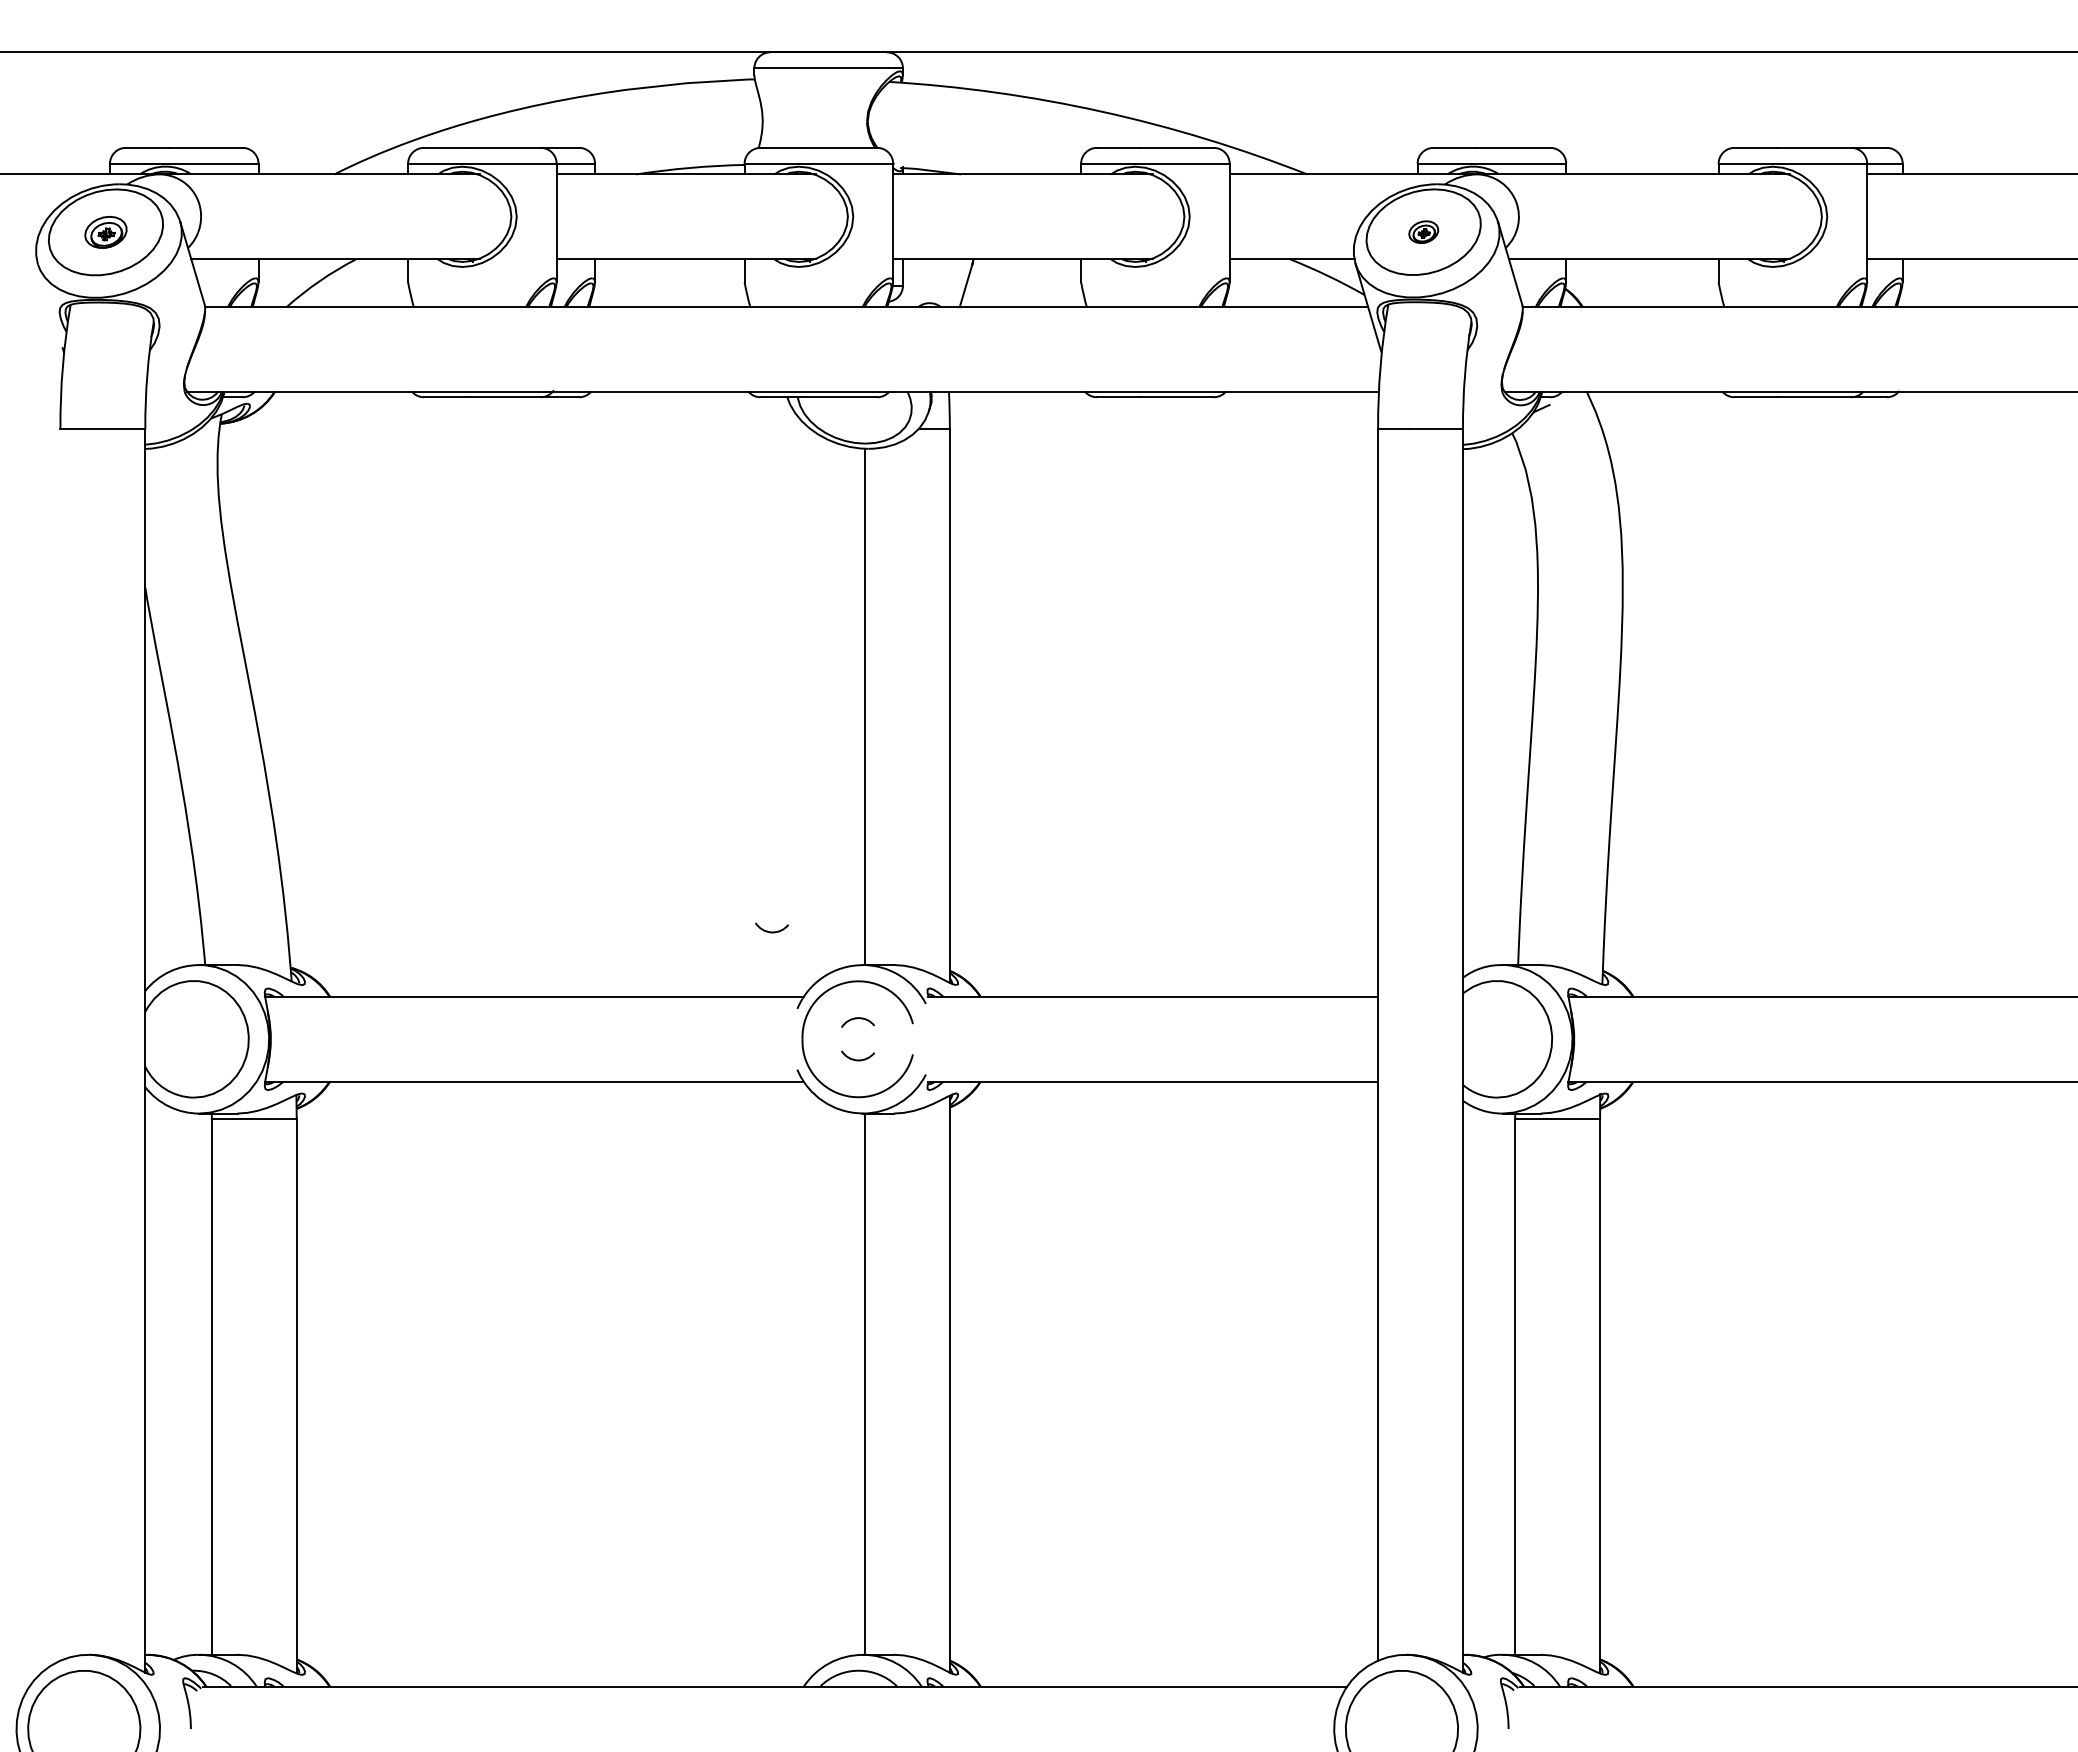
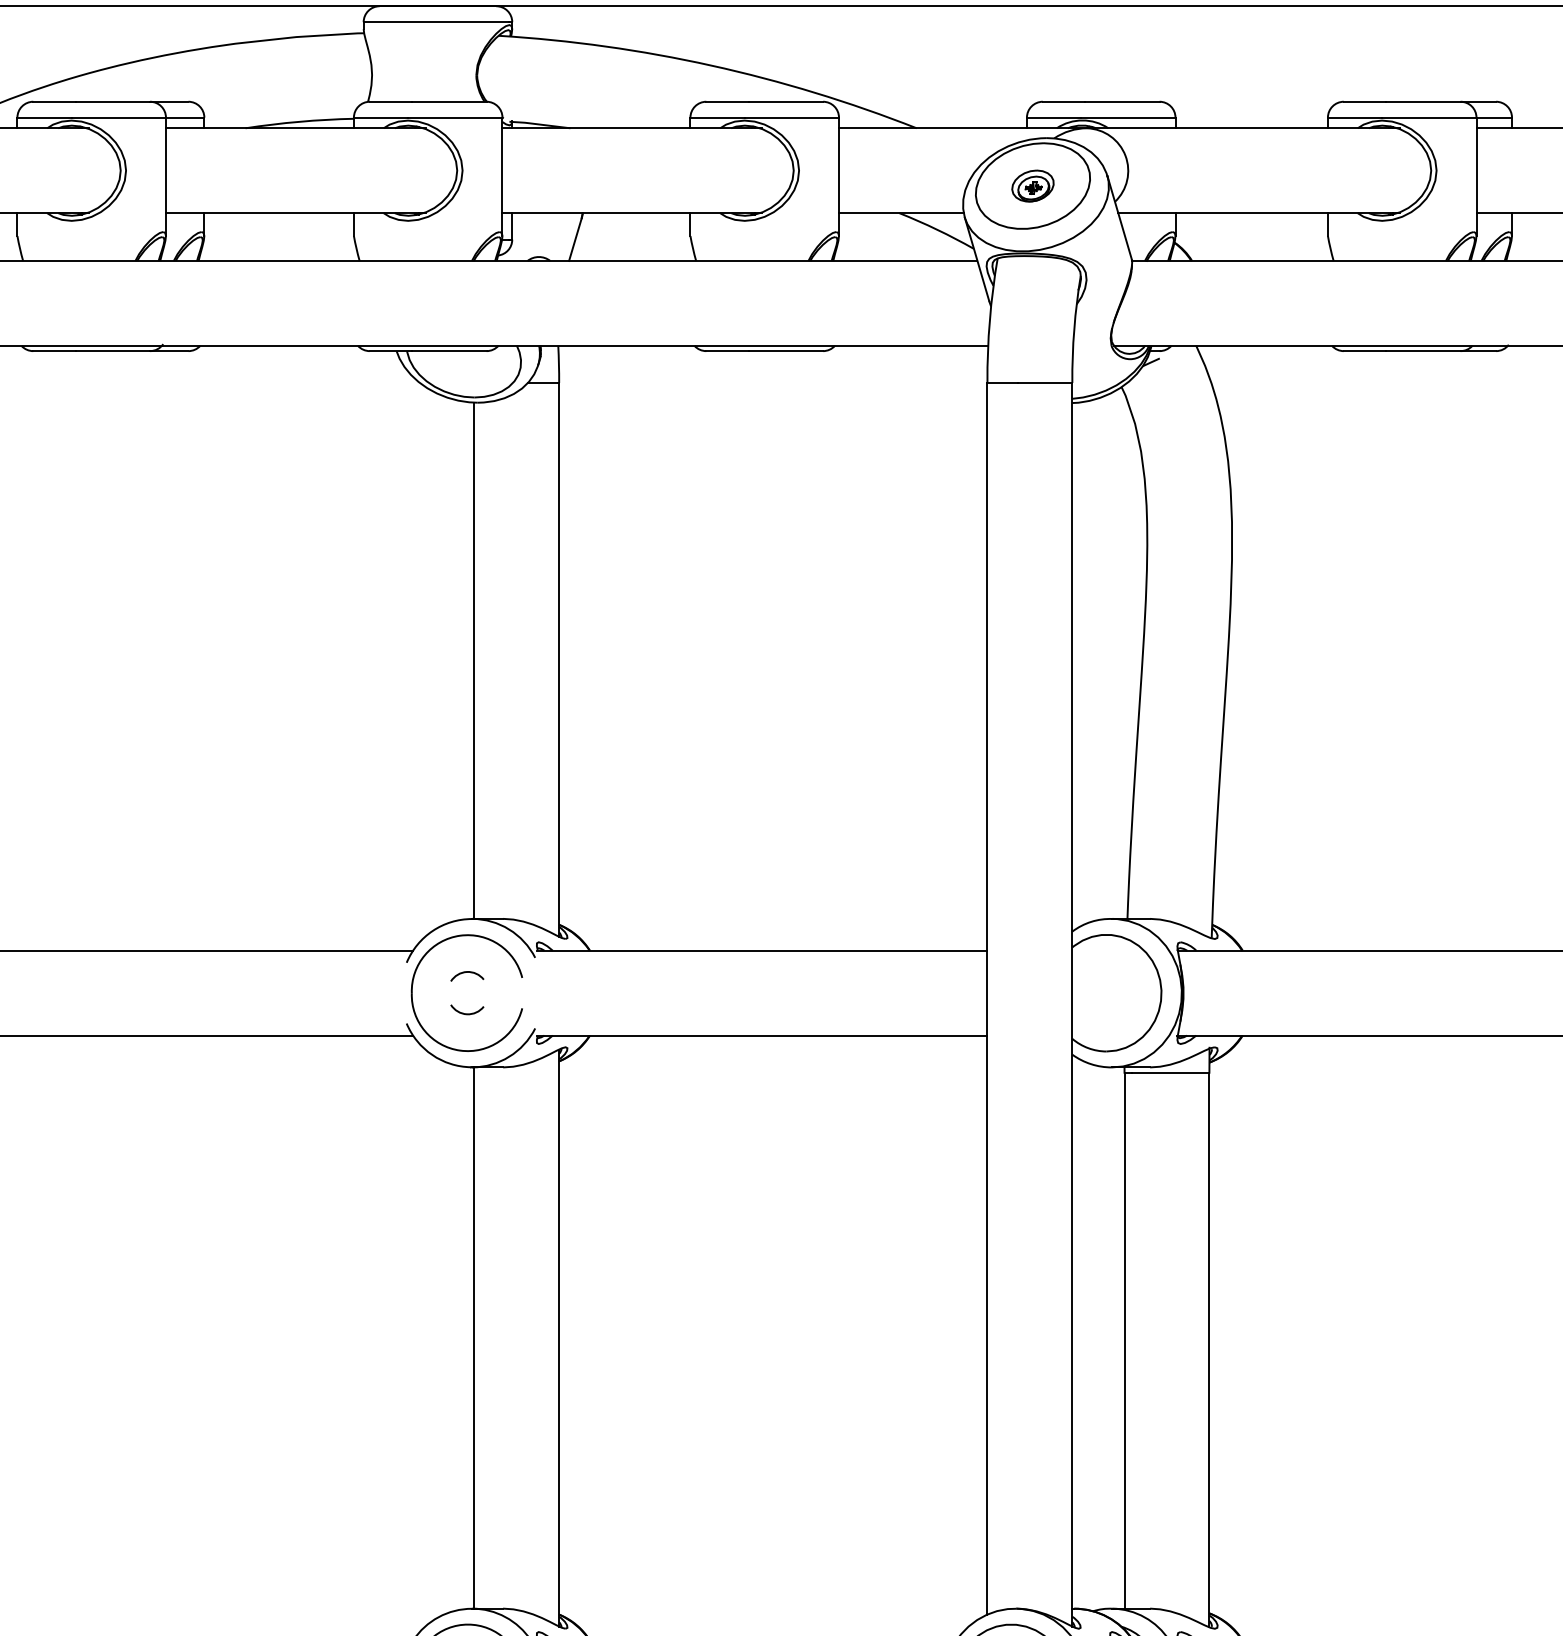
part: (1423, 231) -> (1032, 185), size x1.43
arc: (771, 931) -> (380, 885), removed

